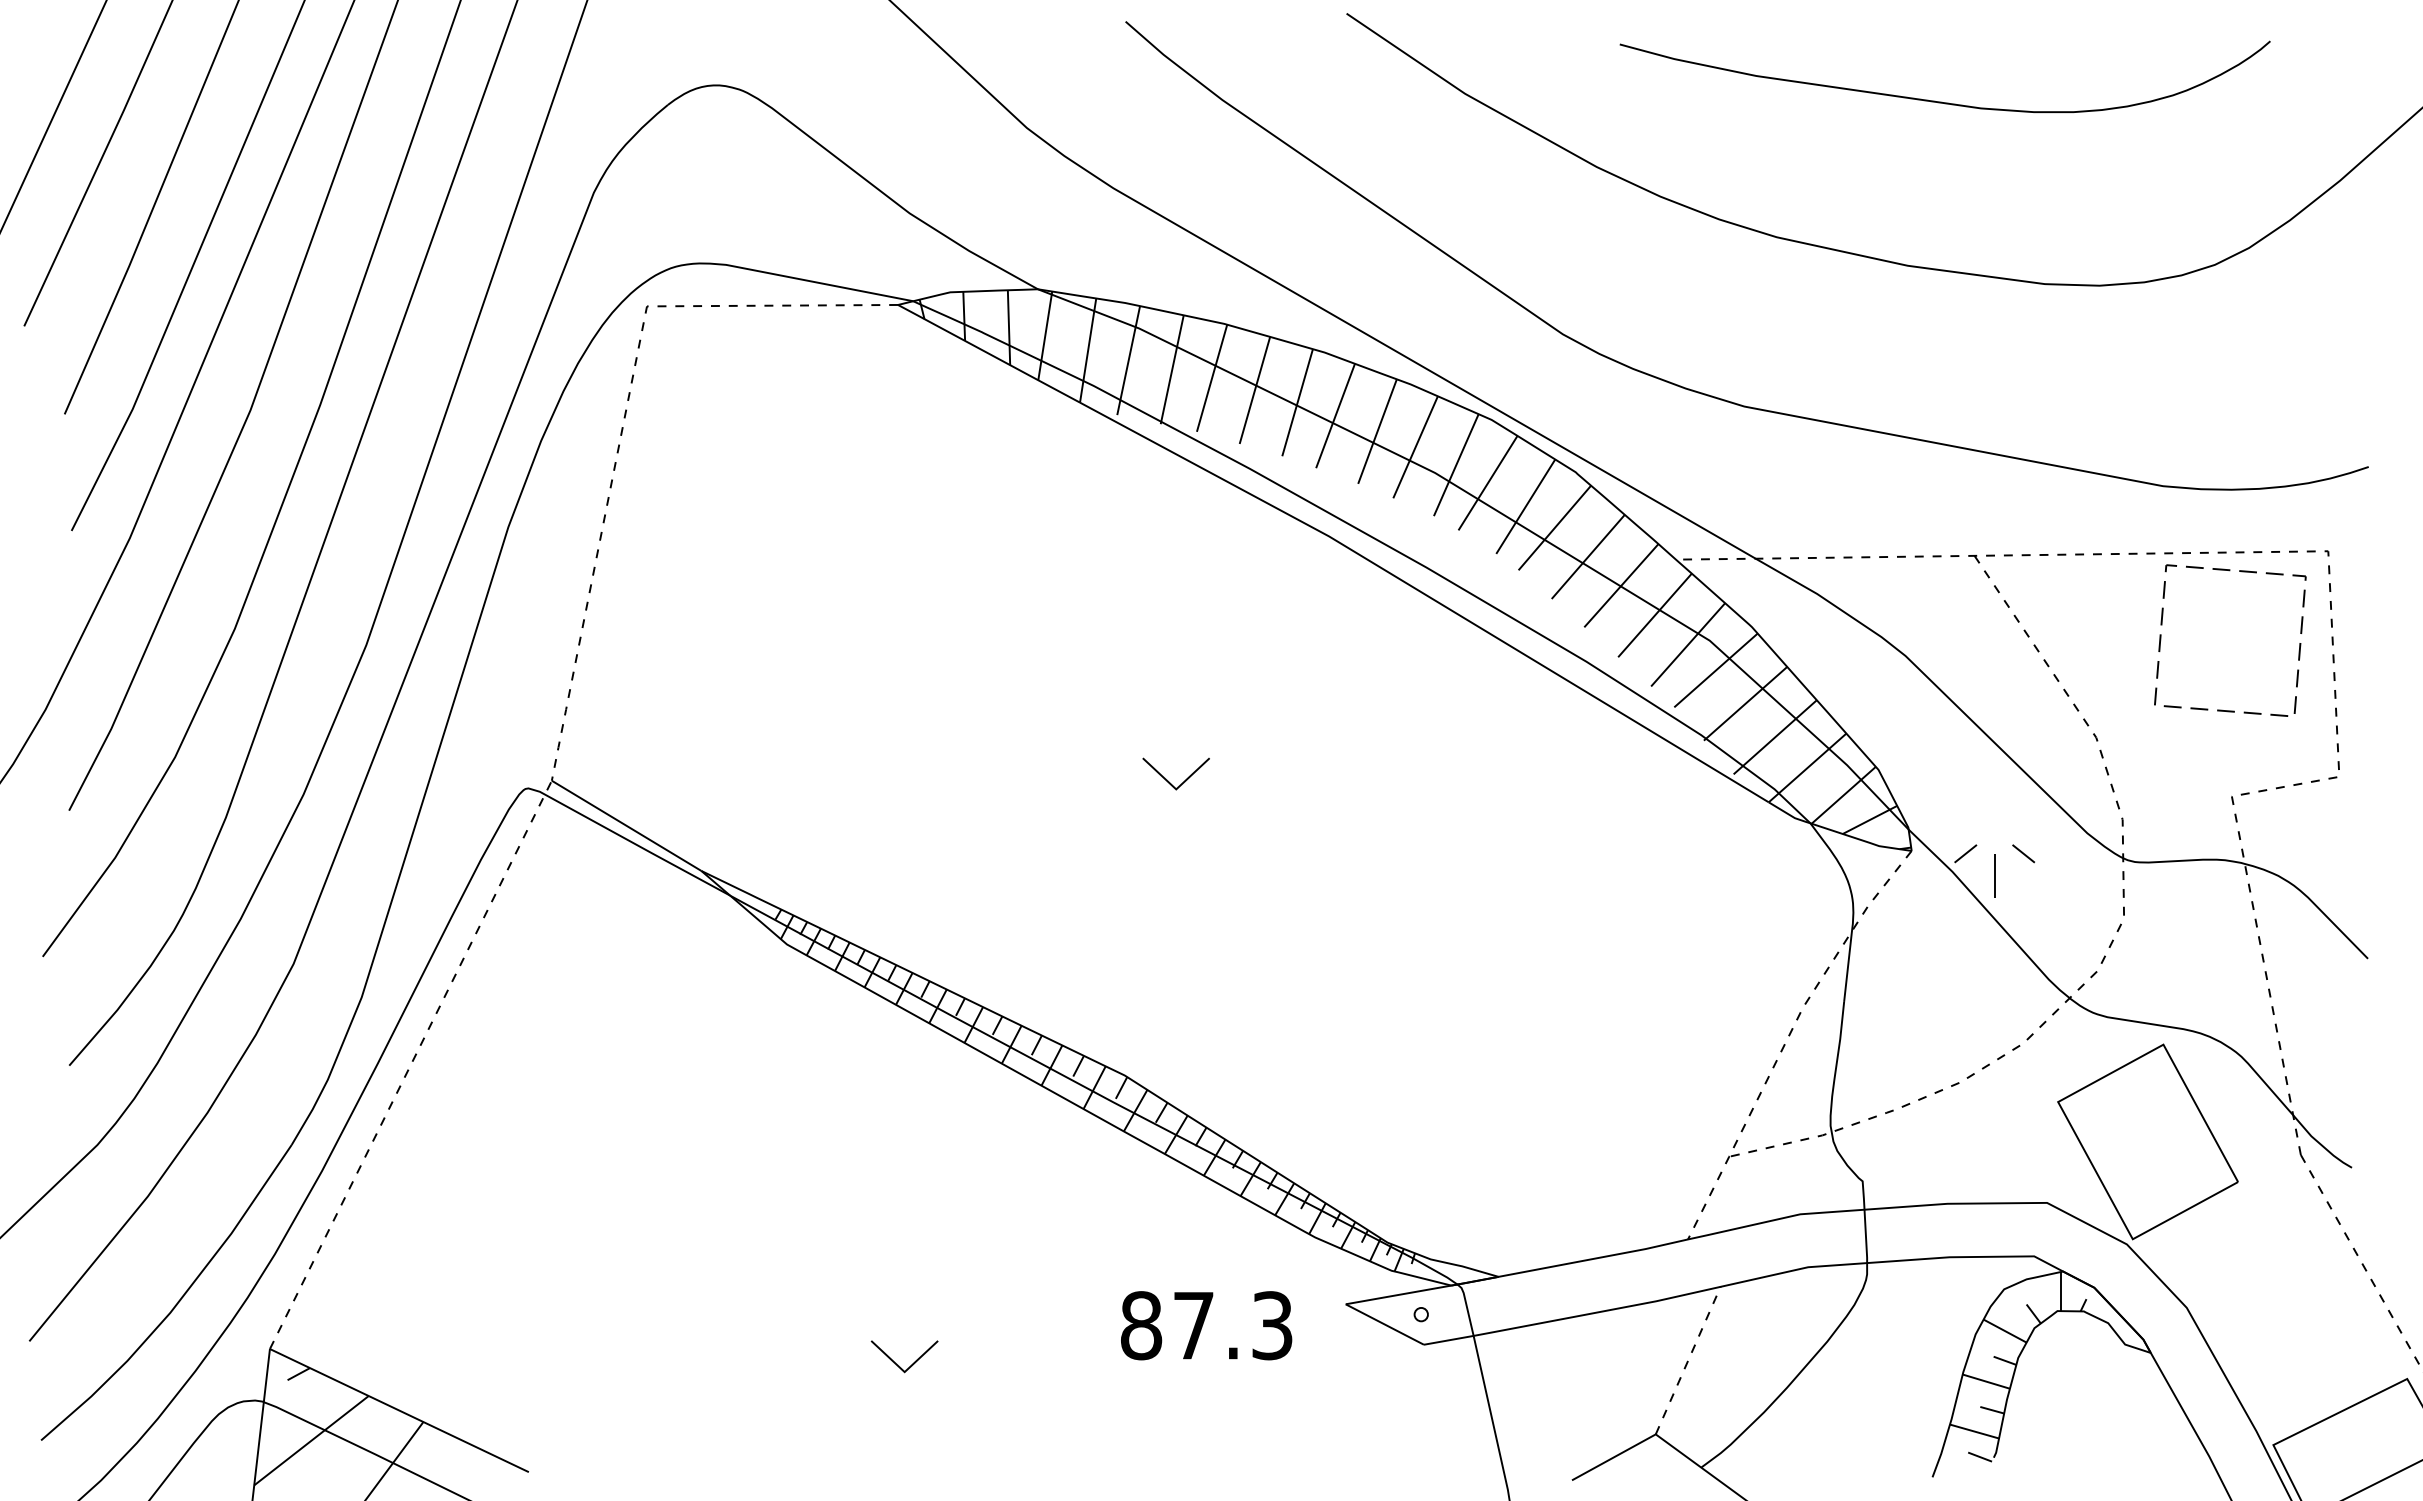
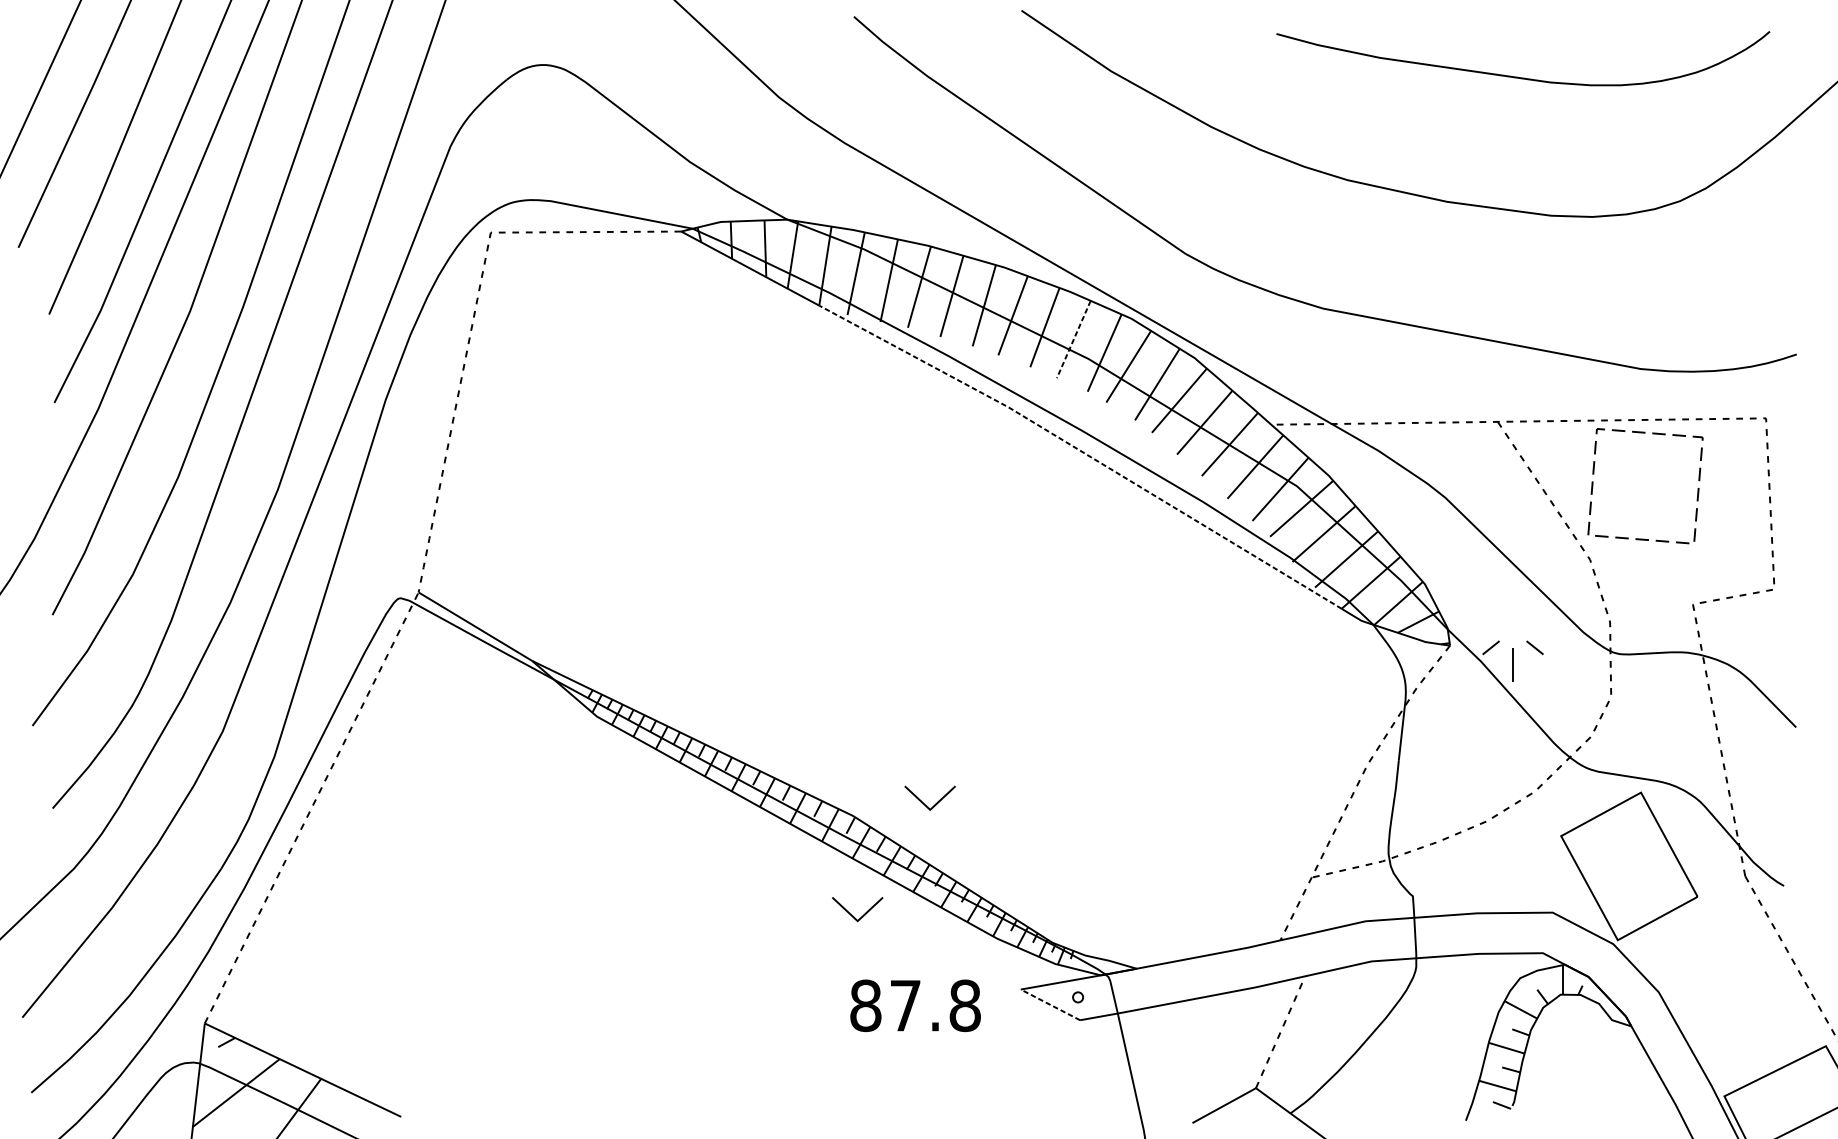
curve: (1941, 101) -> (1520, 77), moved
line: (1415, 447) -> (1073, 339), solid -> dashed
line: (1427, 595) -> (1082, 451), solid -> dashed
part: (2298, 650) -> (1697, 493), moved
part: (1168, 780) -> (924, 803), moved
line: (1384, 1324) -> (1050, 1004), solid -> dashed
text: (1272, 1325) -> (965, 1005), 87.3 -> 87.8
part: (899, 1365) -> (853, 916), moved

